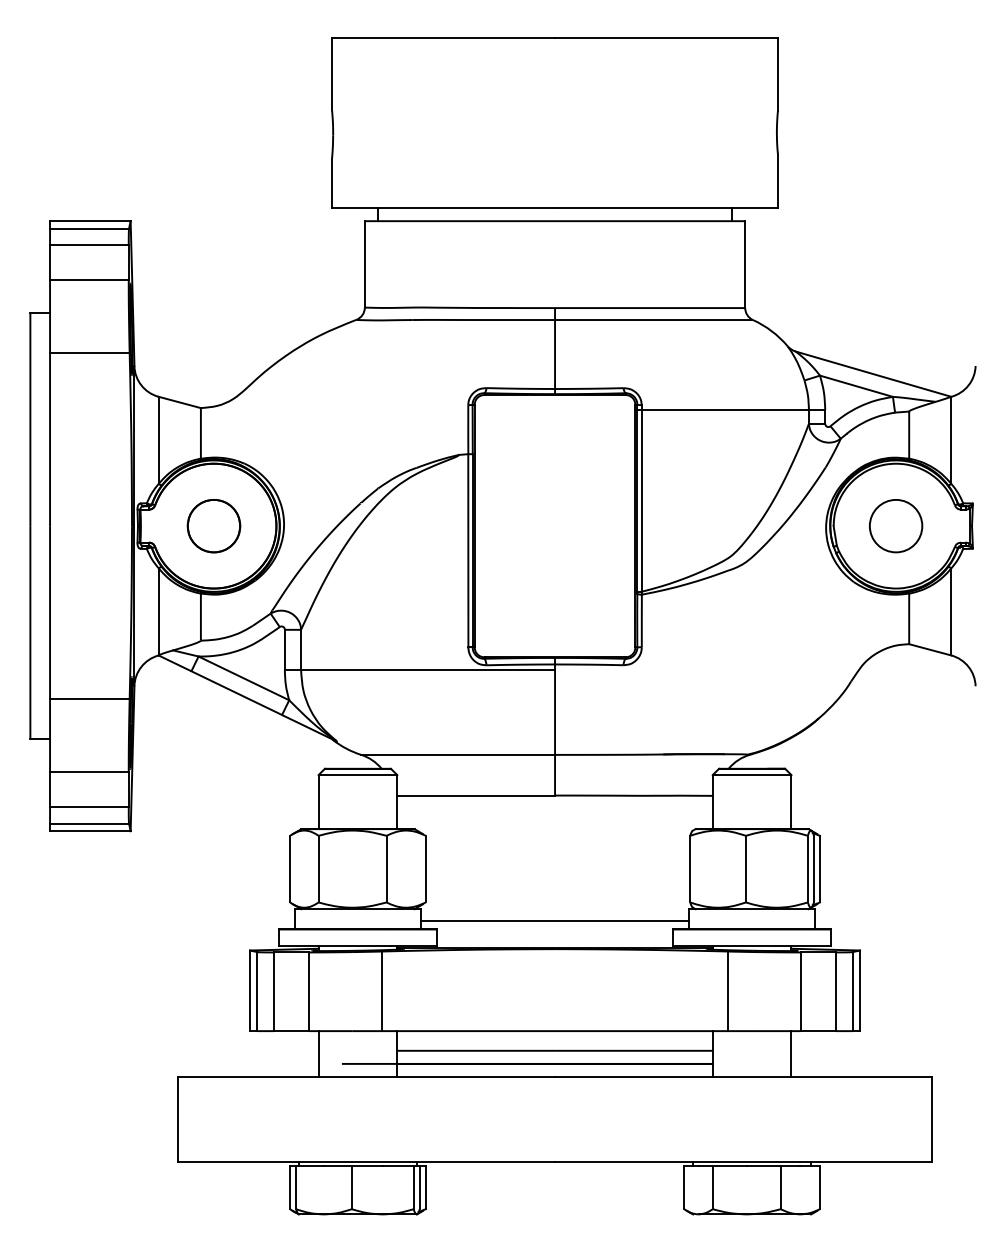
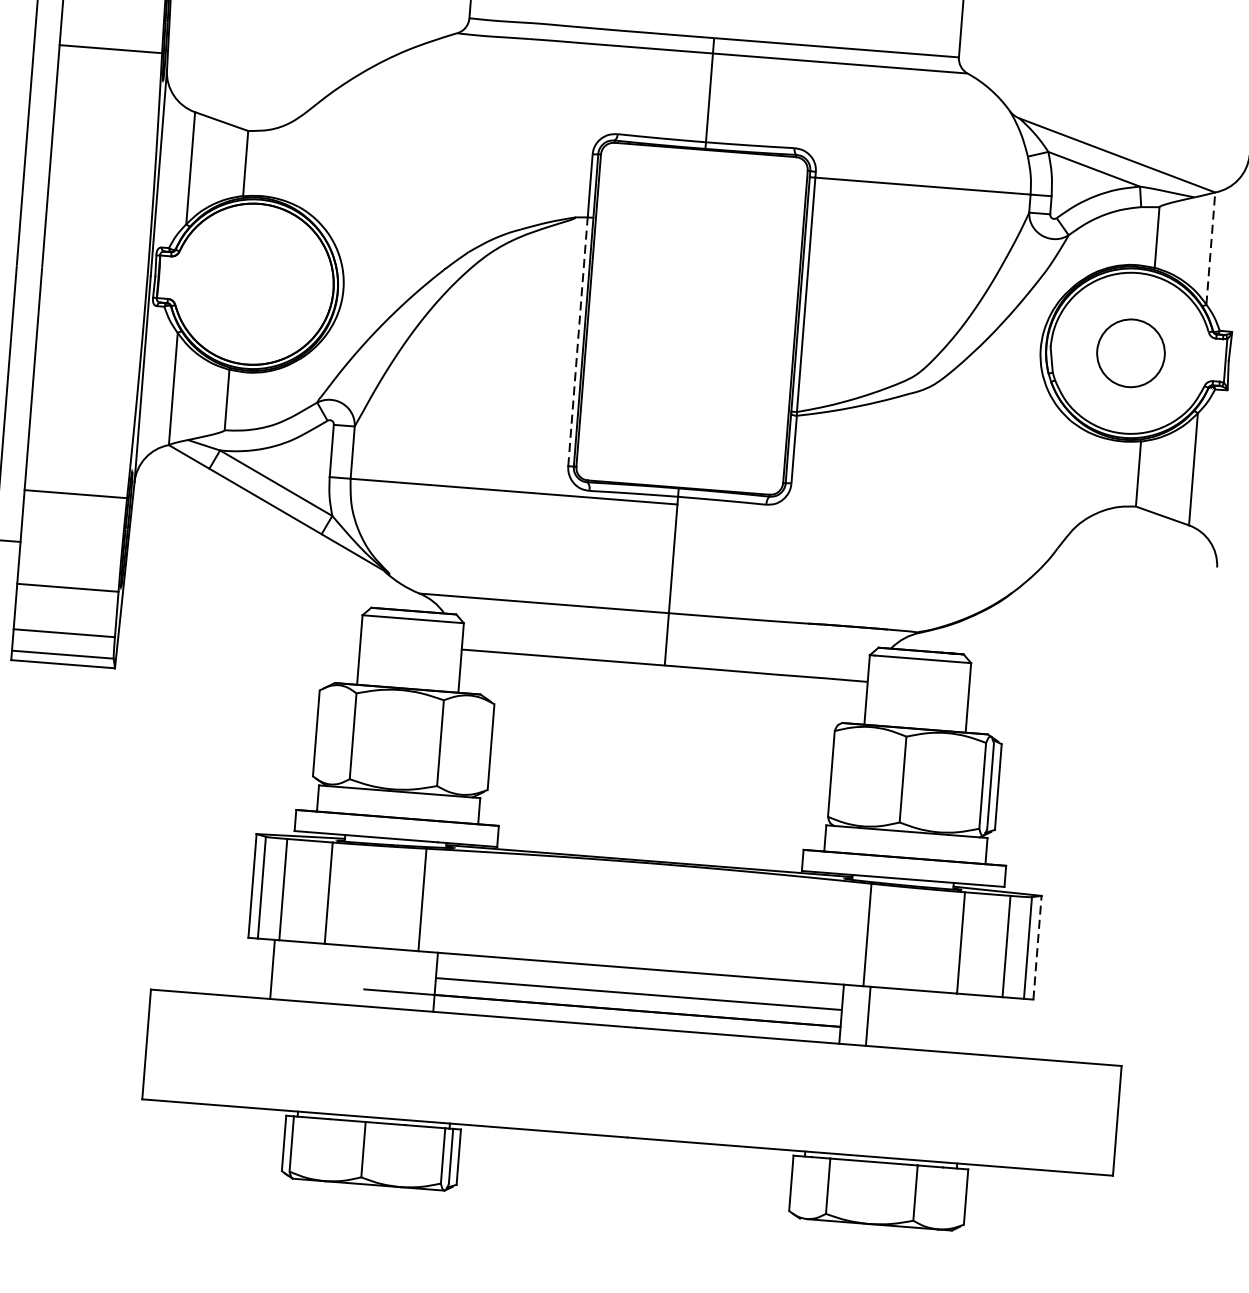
line: (951, 440) -> (1211, 248), solid -> dashed
part: (213, 526) -> (252, 284), removed
line: (468, 550) -> (578, 341), solid -> dashed
line: (554, 921) -> (651, 827), removed
line: (860, 990) -> (1038, 947), solid -> dashed
line: (318, 1054) -> (272, 969), moved
line: (791, 1054) -> (868, 1016), moved

